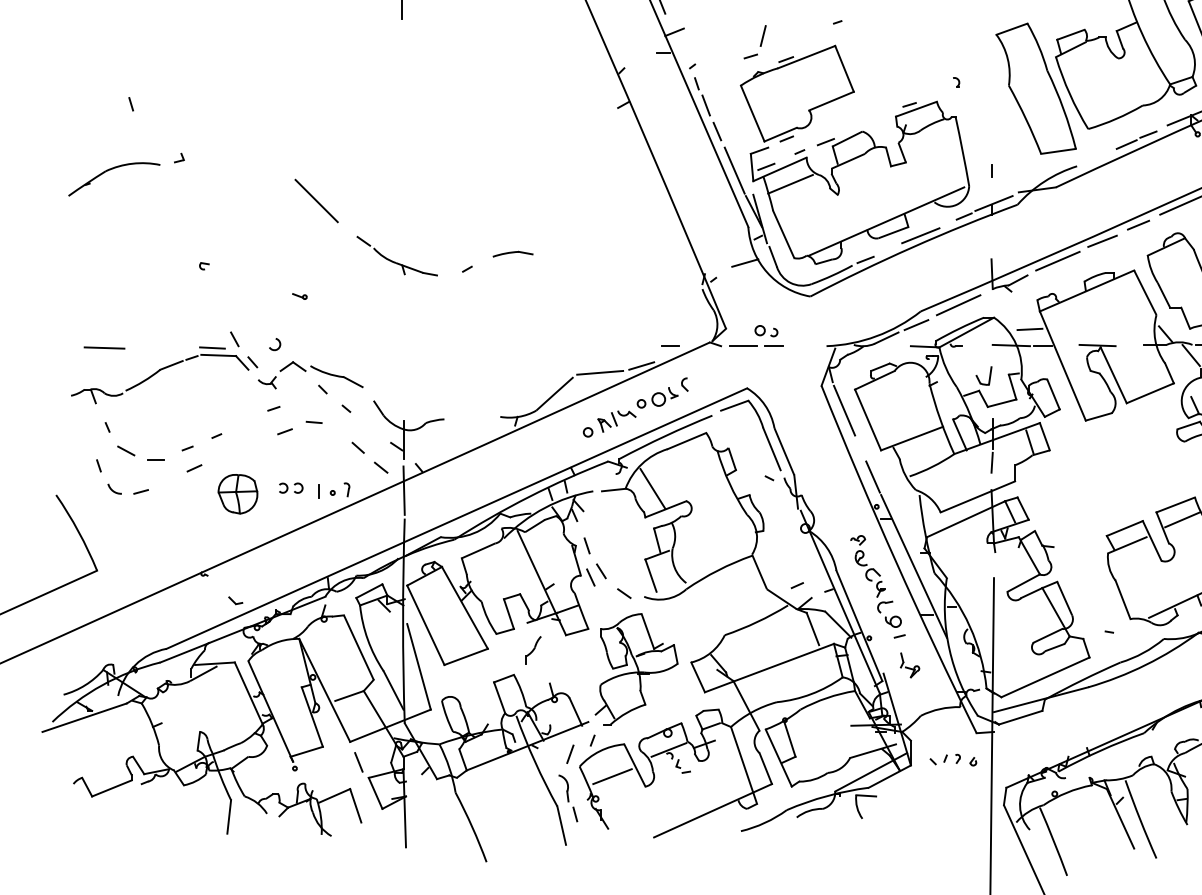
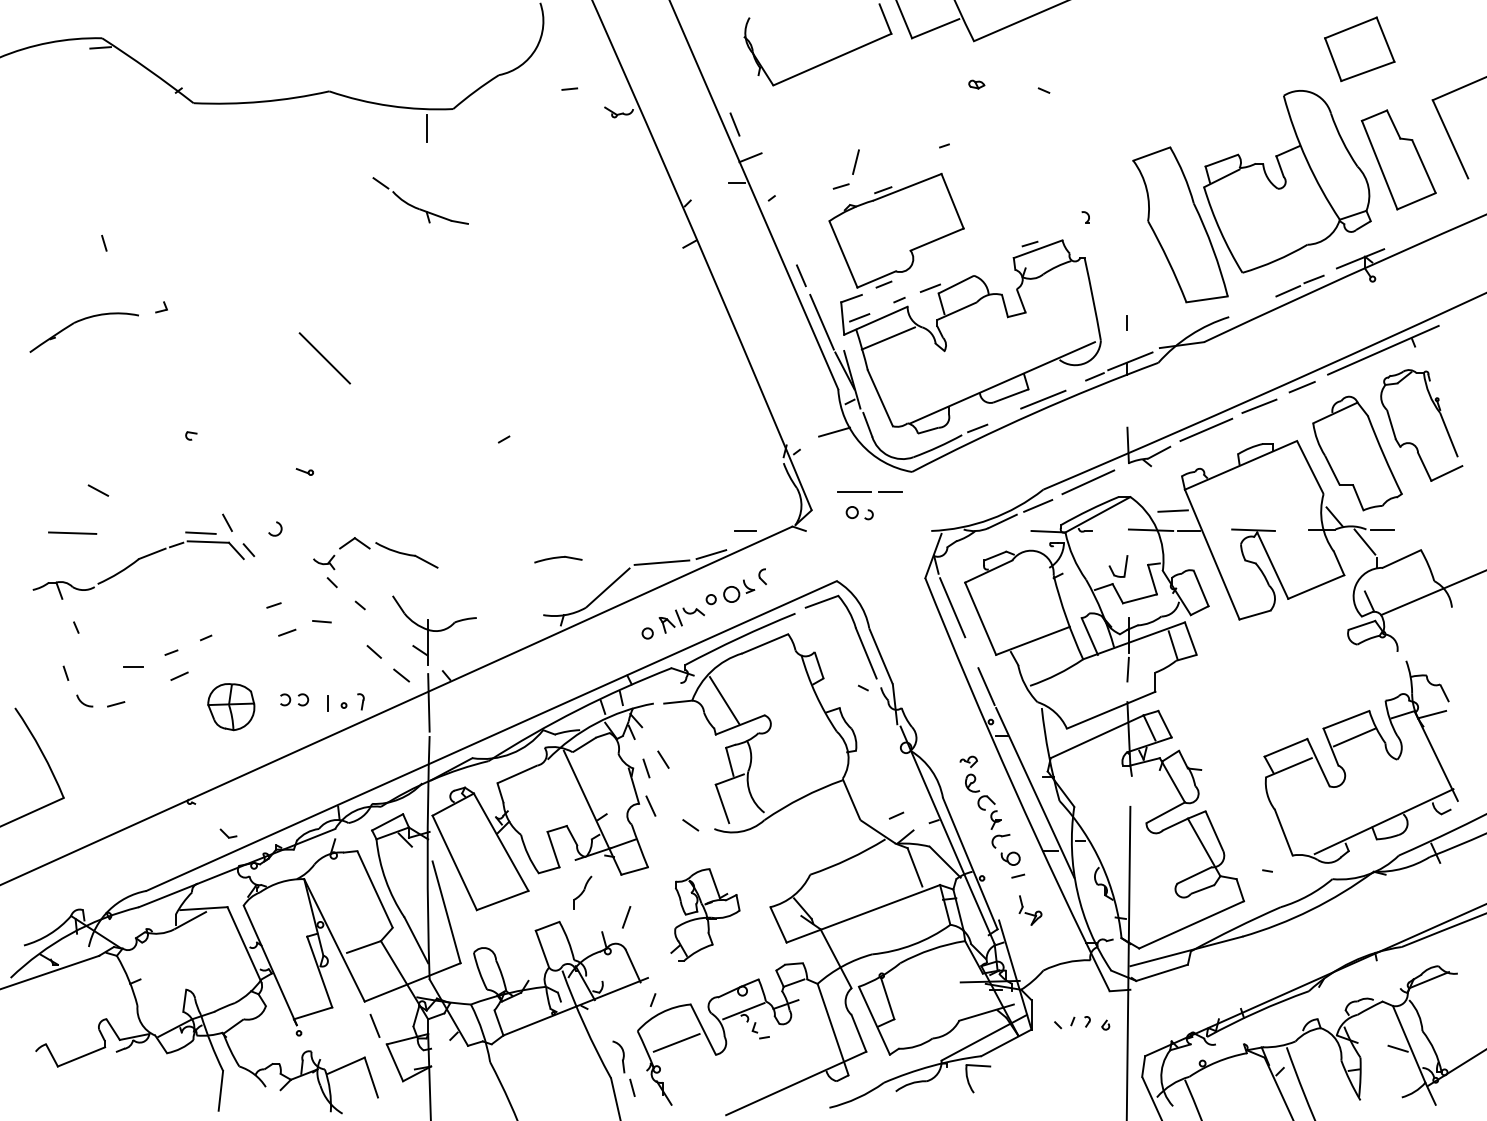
part: (702, 96) -> (783, 234), removed
part: (513, 254) -> (558, 559), moved
part: (395, 261) -> (418, 207), moved
line: (756, 345) -> (869, 491), moved
part: (306, 371) -> (370, 549), moved
line: (126, 450) -> (98, 490), moved
line: (601, 571) -> (663, 759), moved
part: (636, 668) -> (705, 914), size x0.7
line: (570, 754) -> (626, 917), moved

